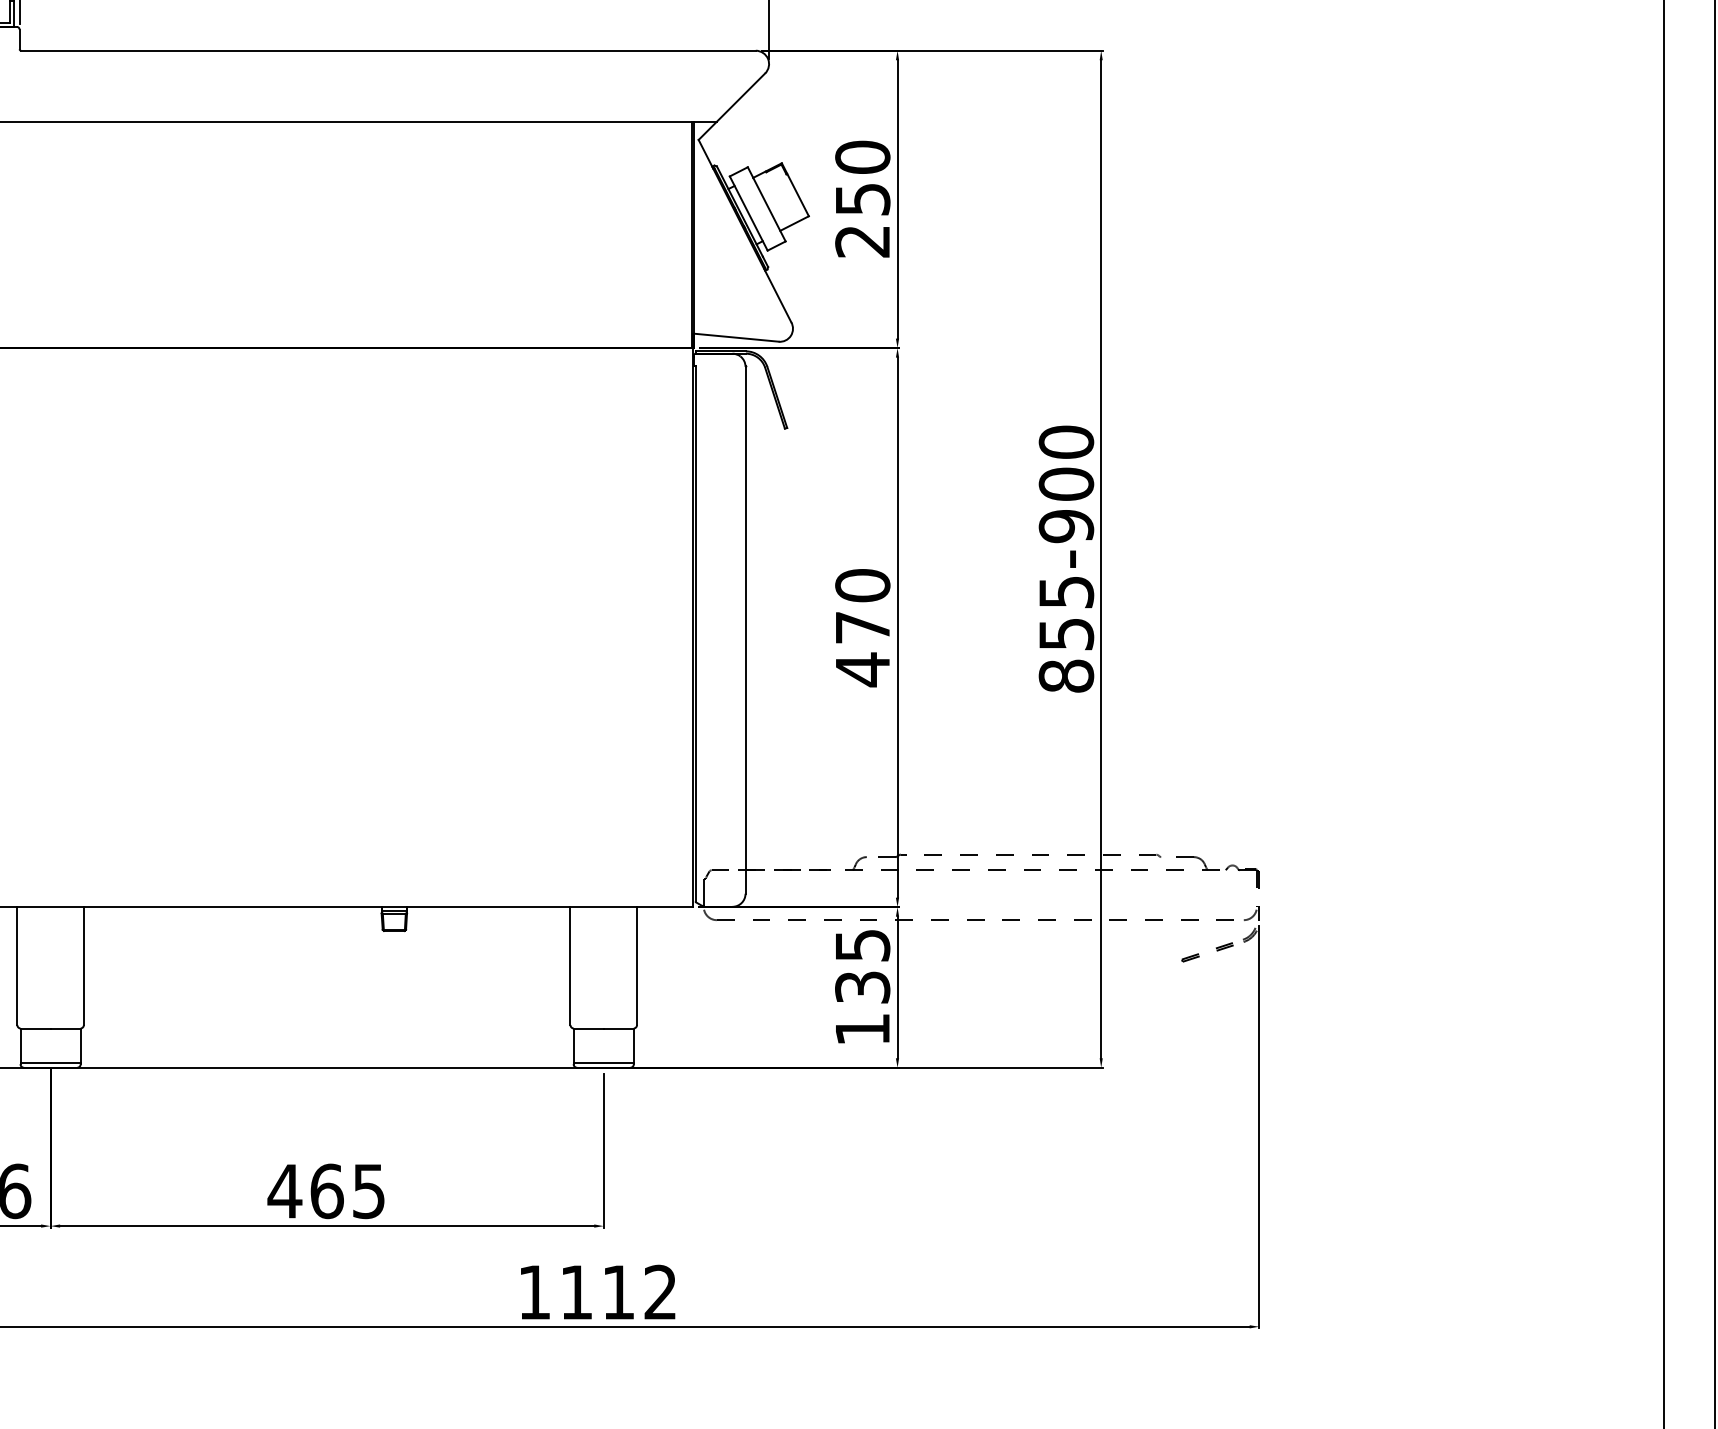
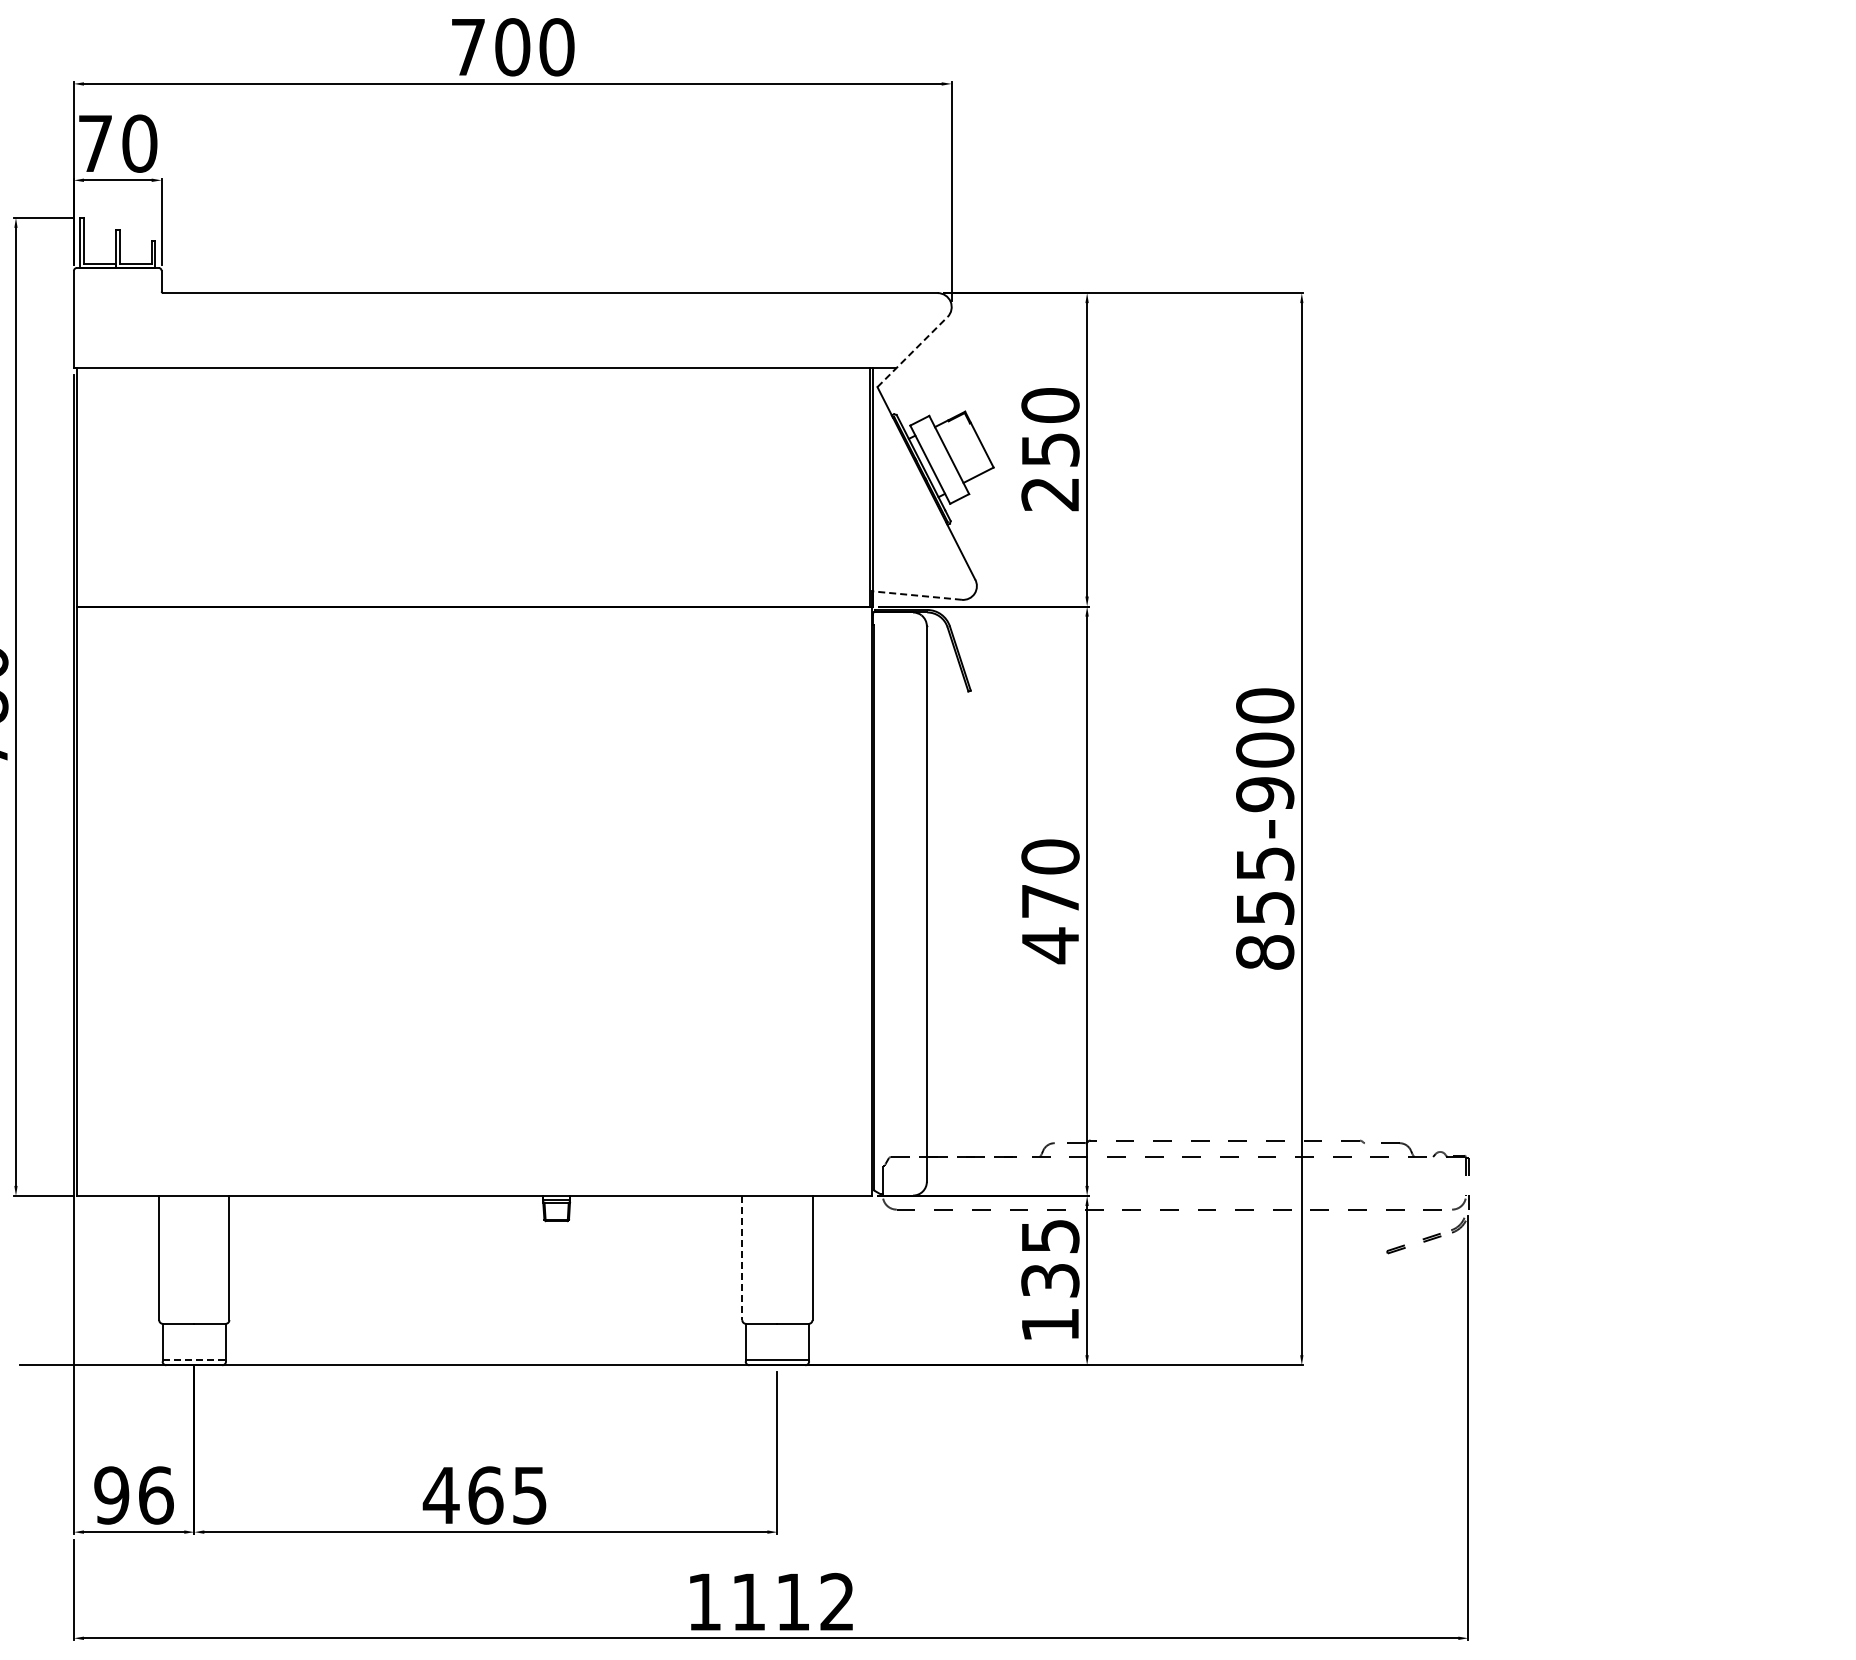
line: (731, 107) -> (912, 352), solid -> dashed
line: (736, 337) -> (917, 595), solid -> dashed
line: (570, 966) -> (742, 1258), solid -> dashed
line: (50, 1063) -> (194, 1360), solid -> dashed

